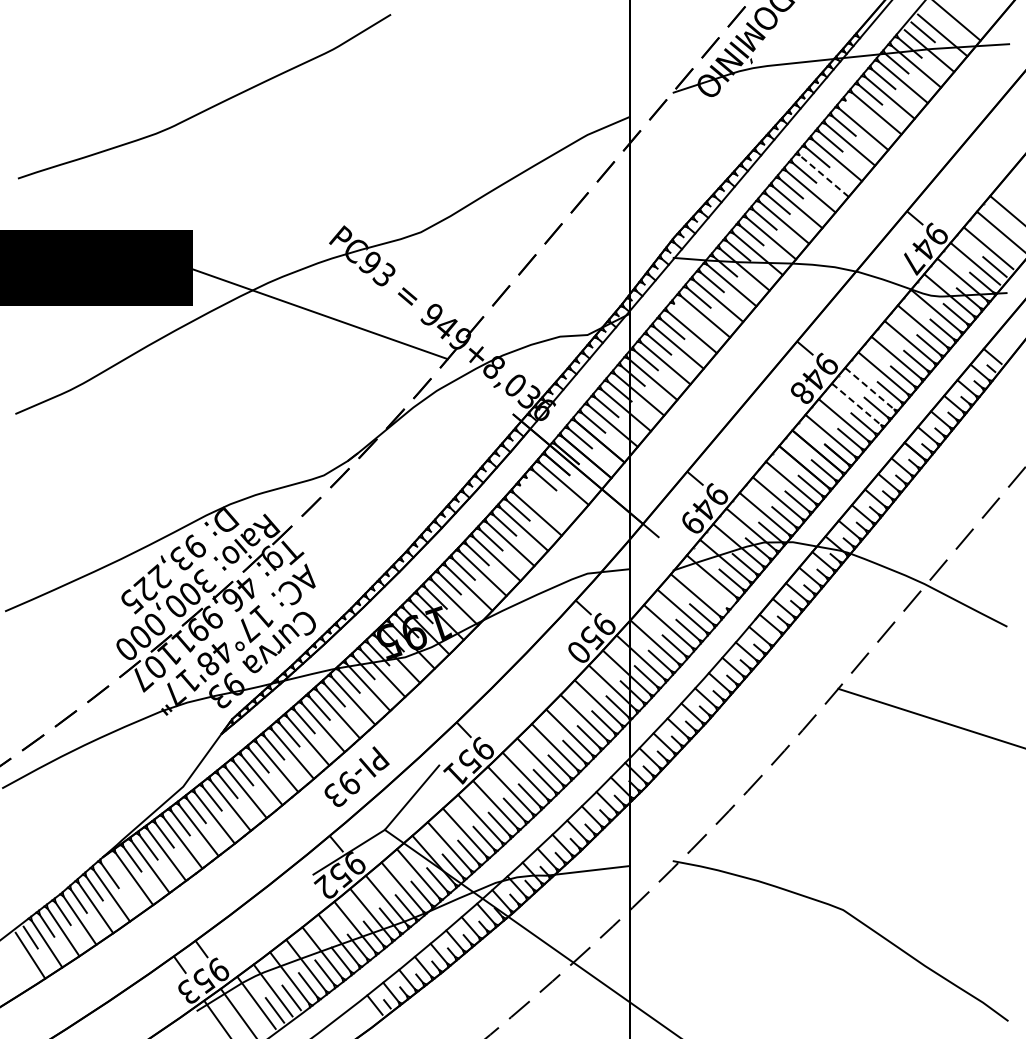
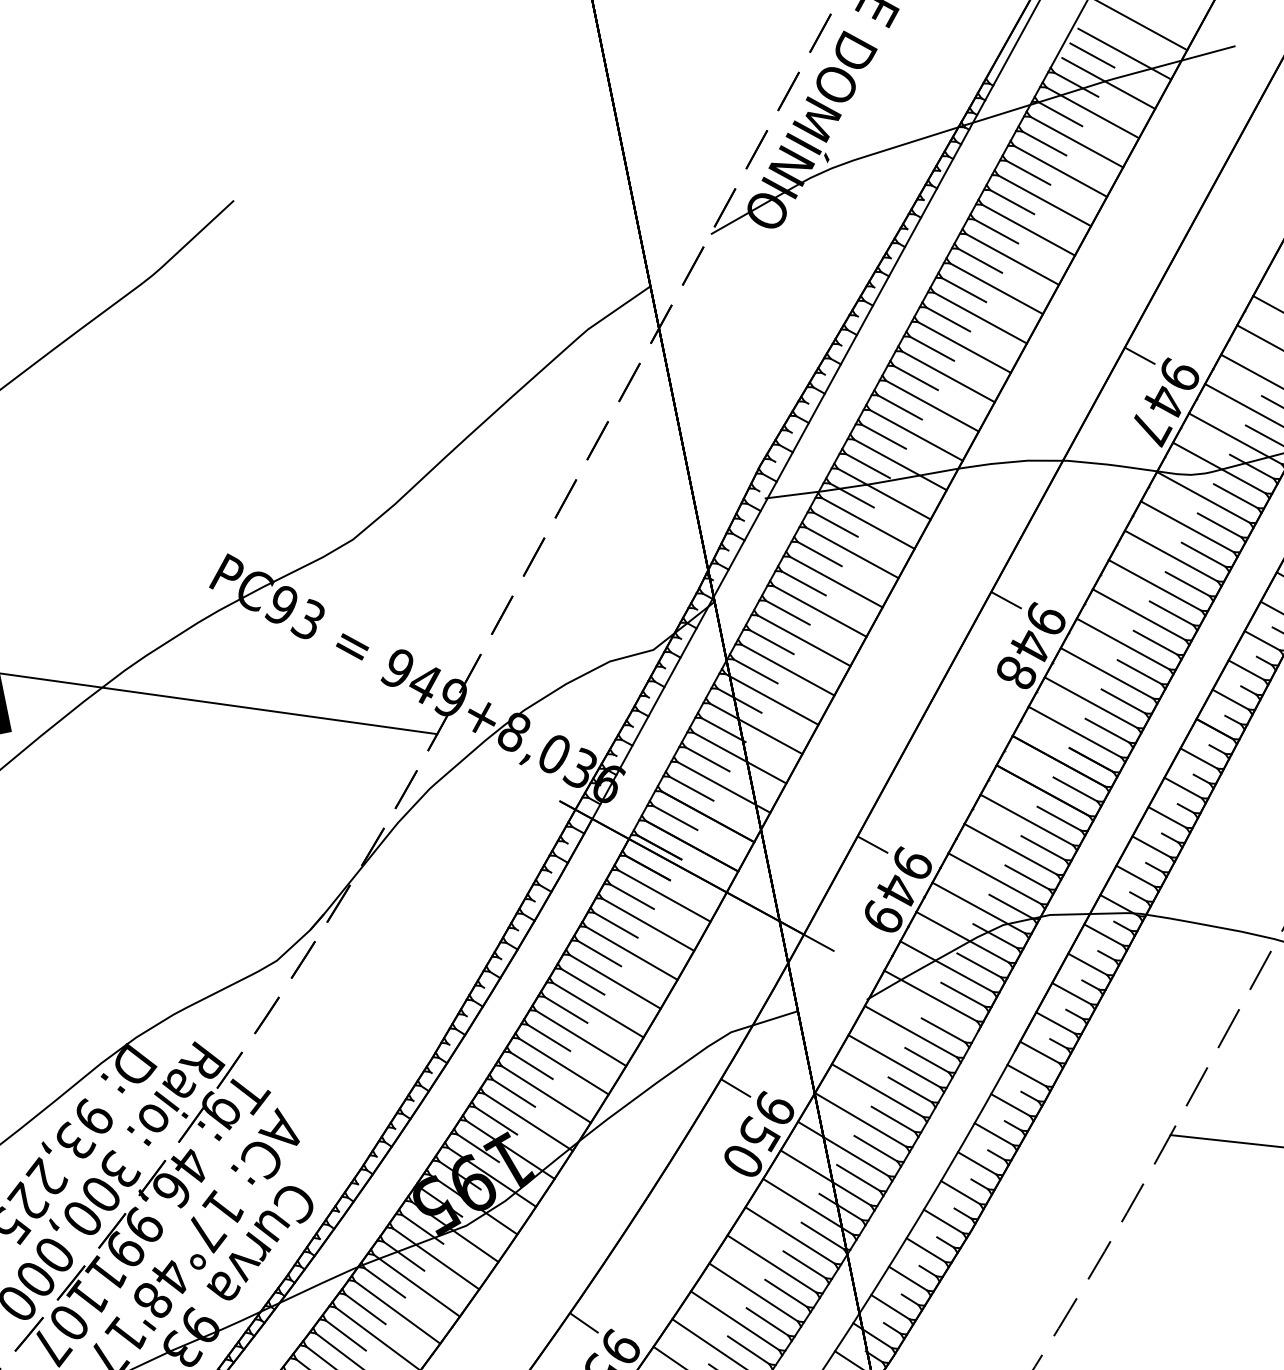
line: (856, 110) -> (1011, 202), added
line: (823, 175) -> (979, 317), dashed -> solid
line: (685, 313) -> (803, 583), added
line: (870, 389) -> (1124, 644), dashed -> solid
line: (857, 404) -> (1108, 673), dashed -> solid
line: (531, 495) -> (615, 925), added
line: (550, 498) -> (647, 923), added
line: (714, 598) -> (942, 1030), added

